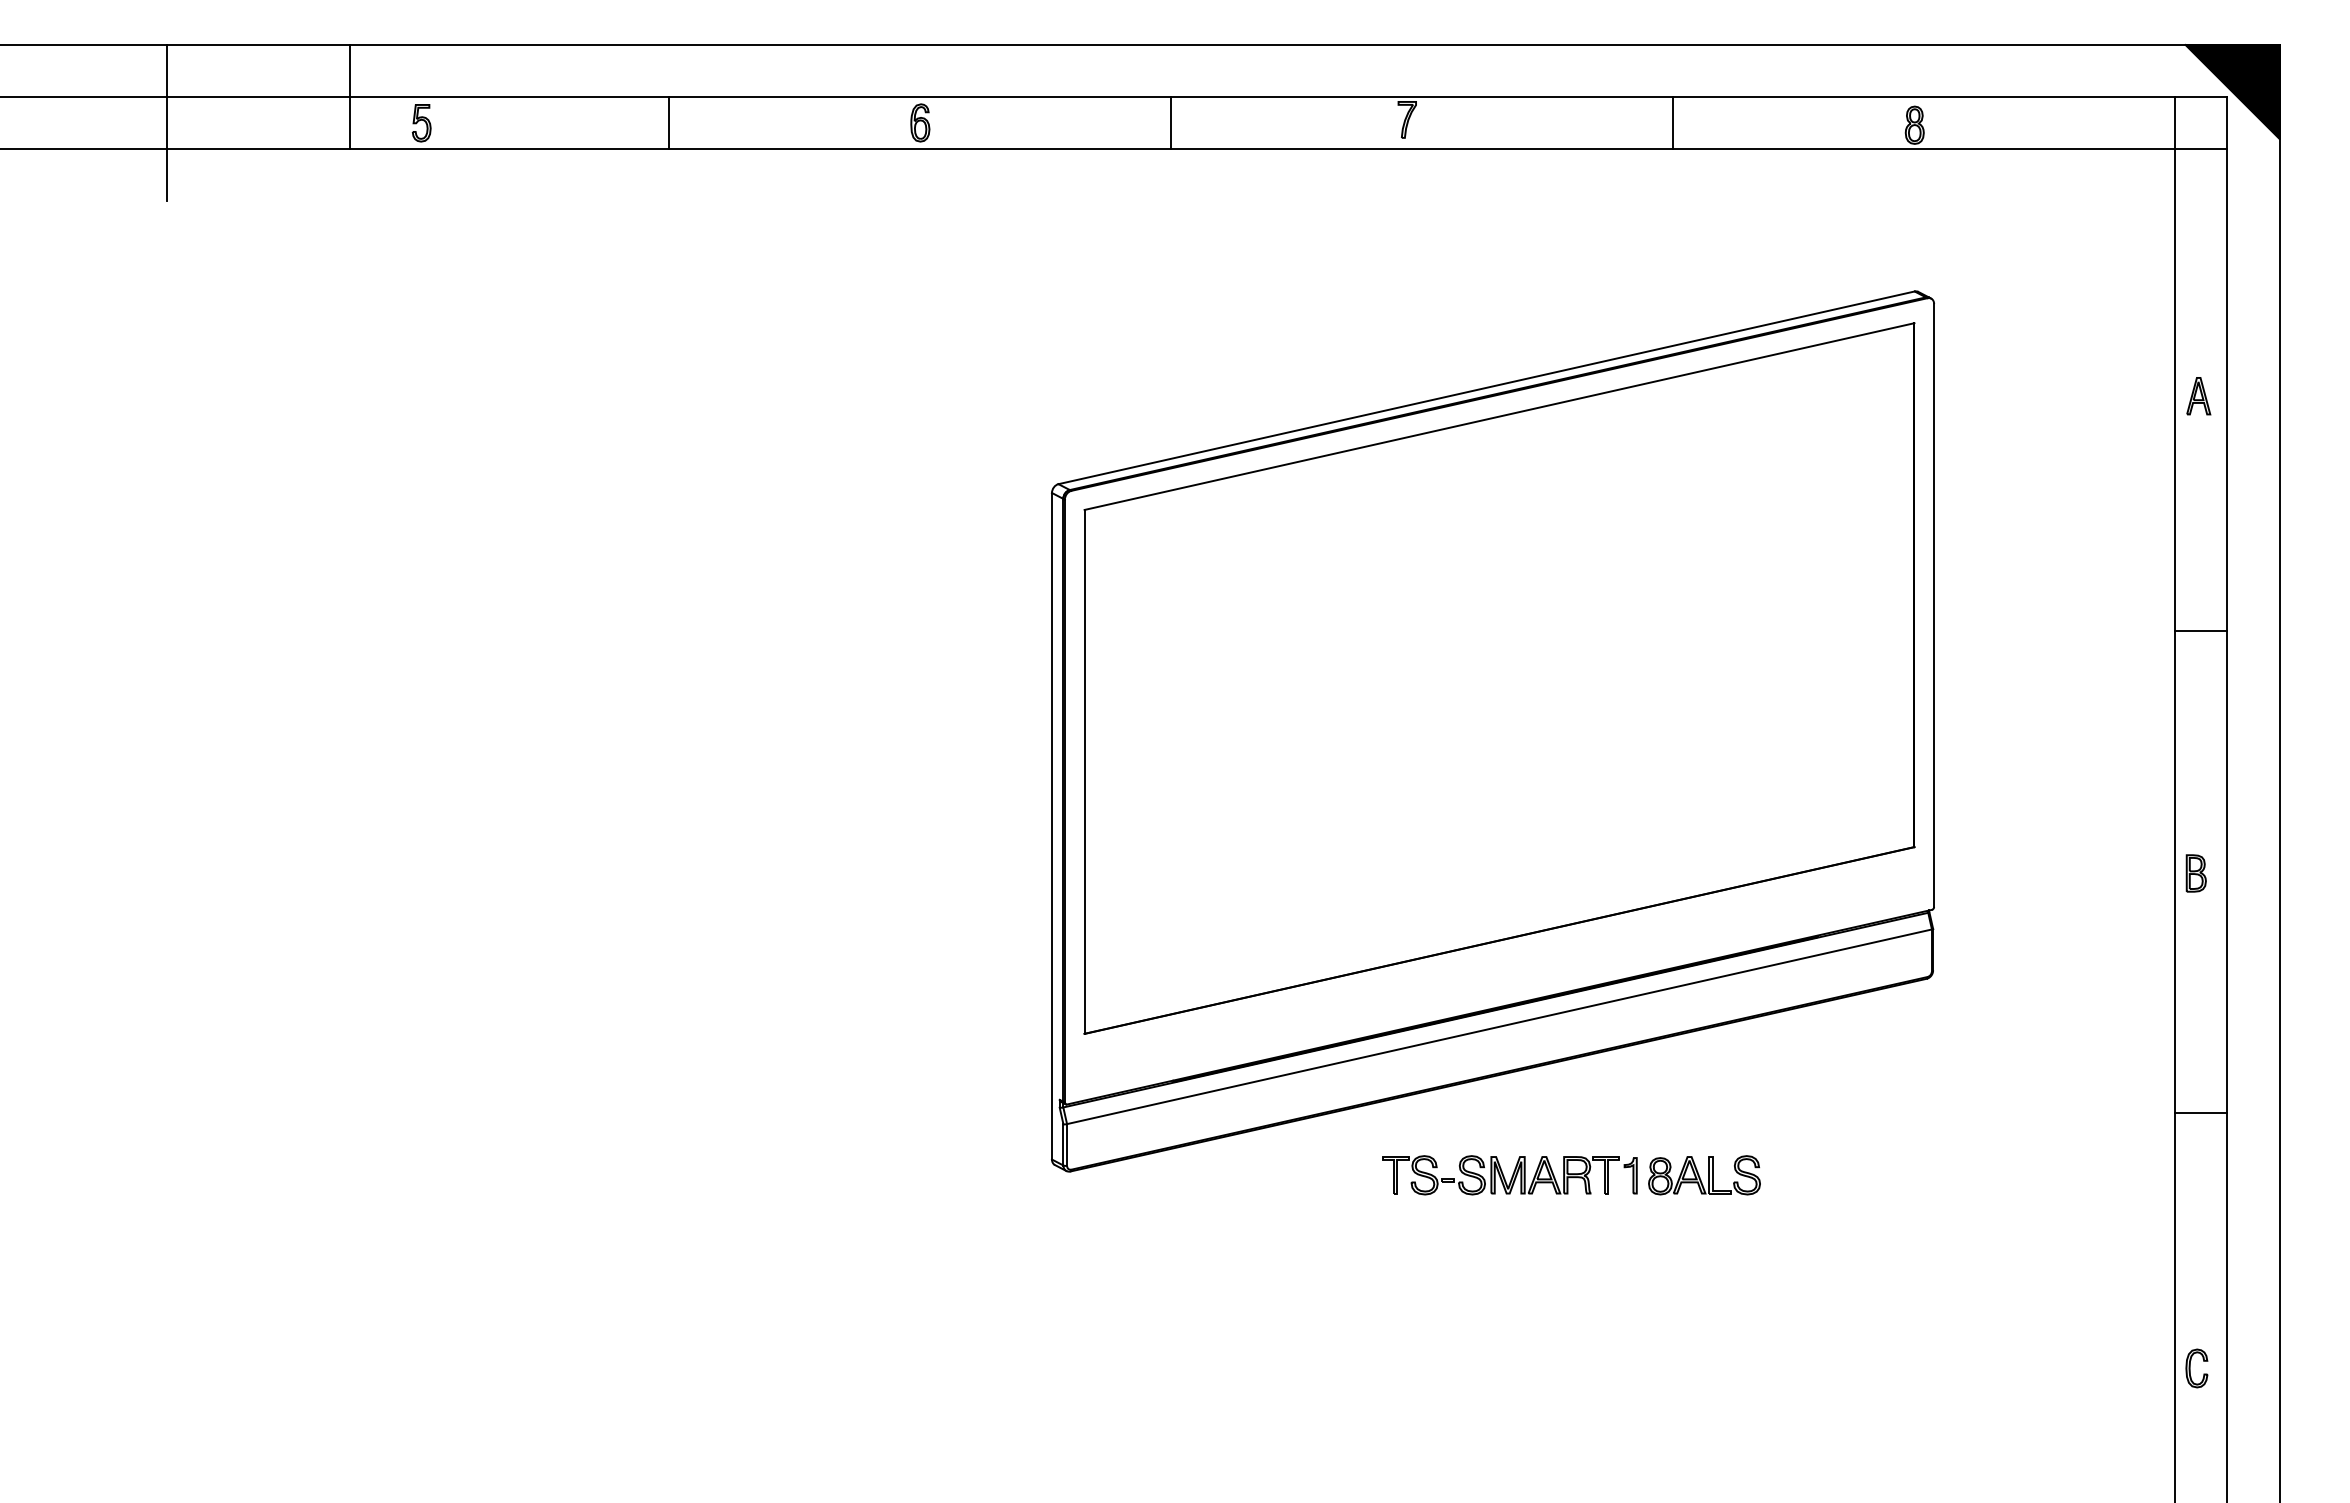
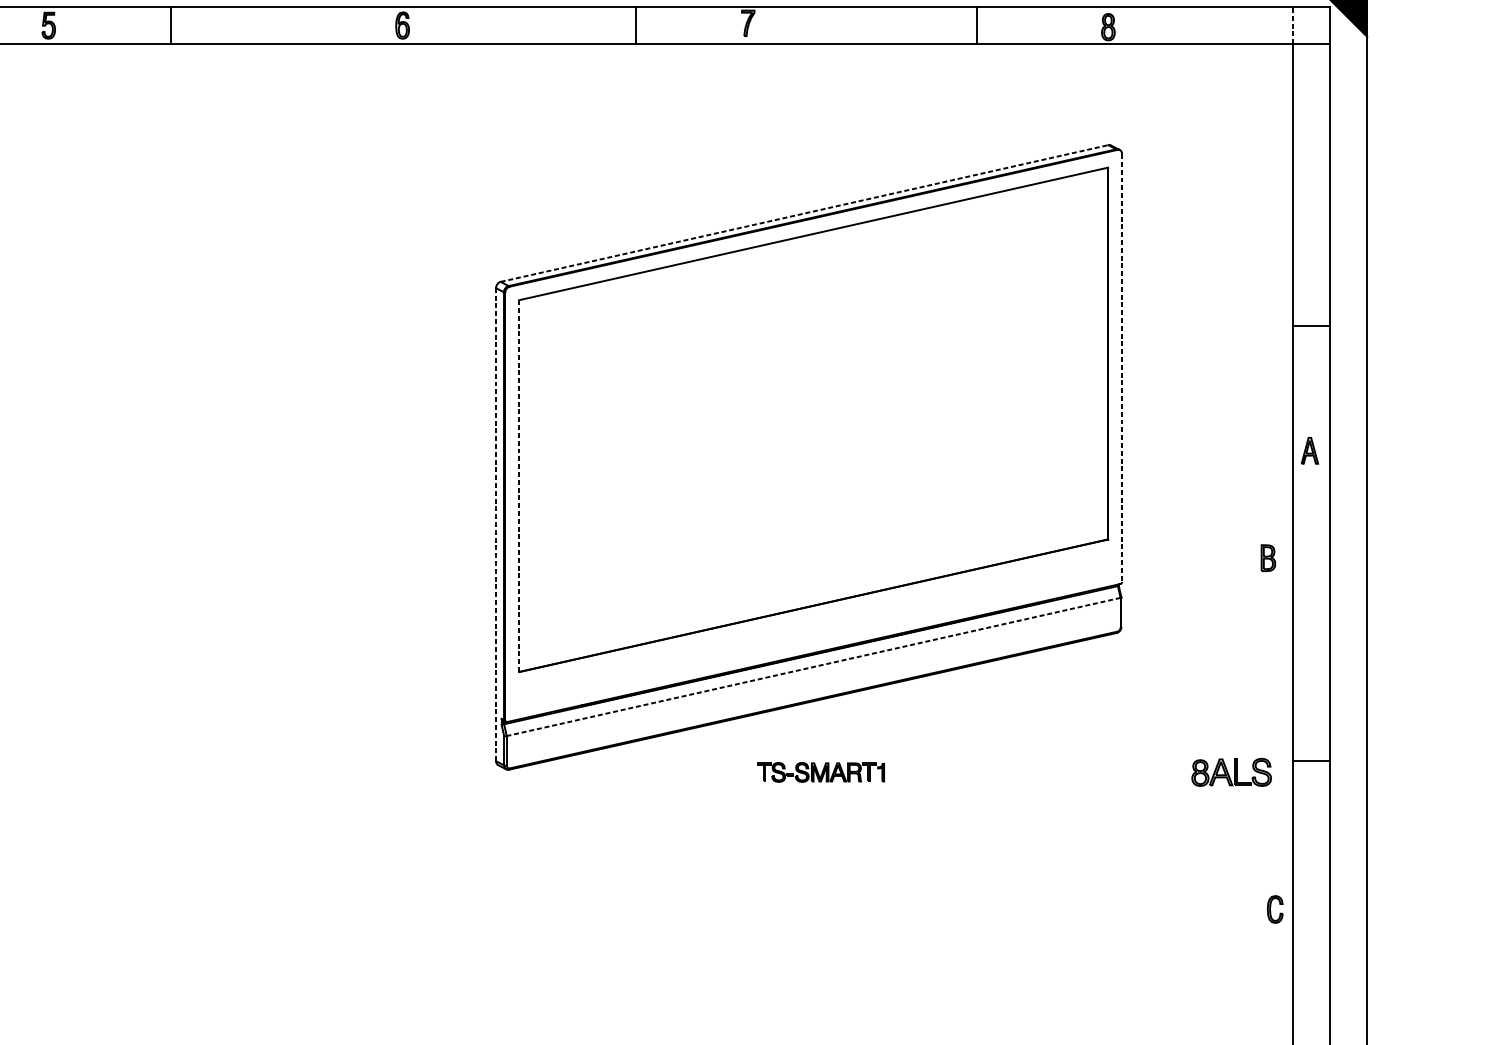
line: (2175, 122) -> (1293, 25), solid -> dashed
line: (669, 123) -> (171, 25), moved
line: (1171, 123) -> (636, 25), moved
line: (1673, 123) -> (977, 25), moved
line: (1486, 387) -> (804, 213), solid -> dashed
part: (2198, 396) -> (1309, 451), moved
line: (1934, 606) -> (1122, 368), solid -> dashed
line: (2201, 630) -> (1311, 325), moved
line: (1084, 771) -> (519, 485), solid -> dashed
line: (1051, 825) -> (495, 524), solid -> dashed
part: (2195, 873) -> (1267, 558), moved
line: (1499, 1026) -> (813, 666), solid -> dashed
line: (2201, 1112) -> (1311, 761), moved
part: (1509, 1175) -> (820, 772), size x0.7
part: (1704, 1175) -> (1231, 772), moved
part: (2196, 1368) -> (1274, 909), moved

